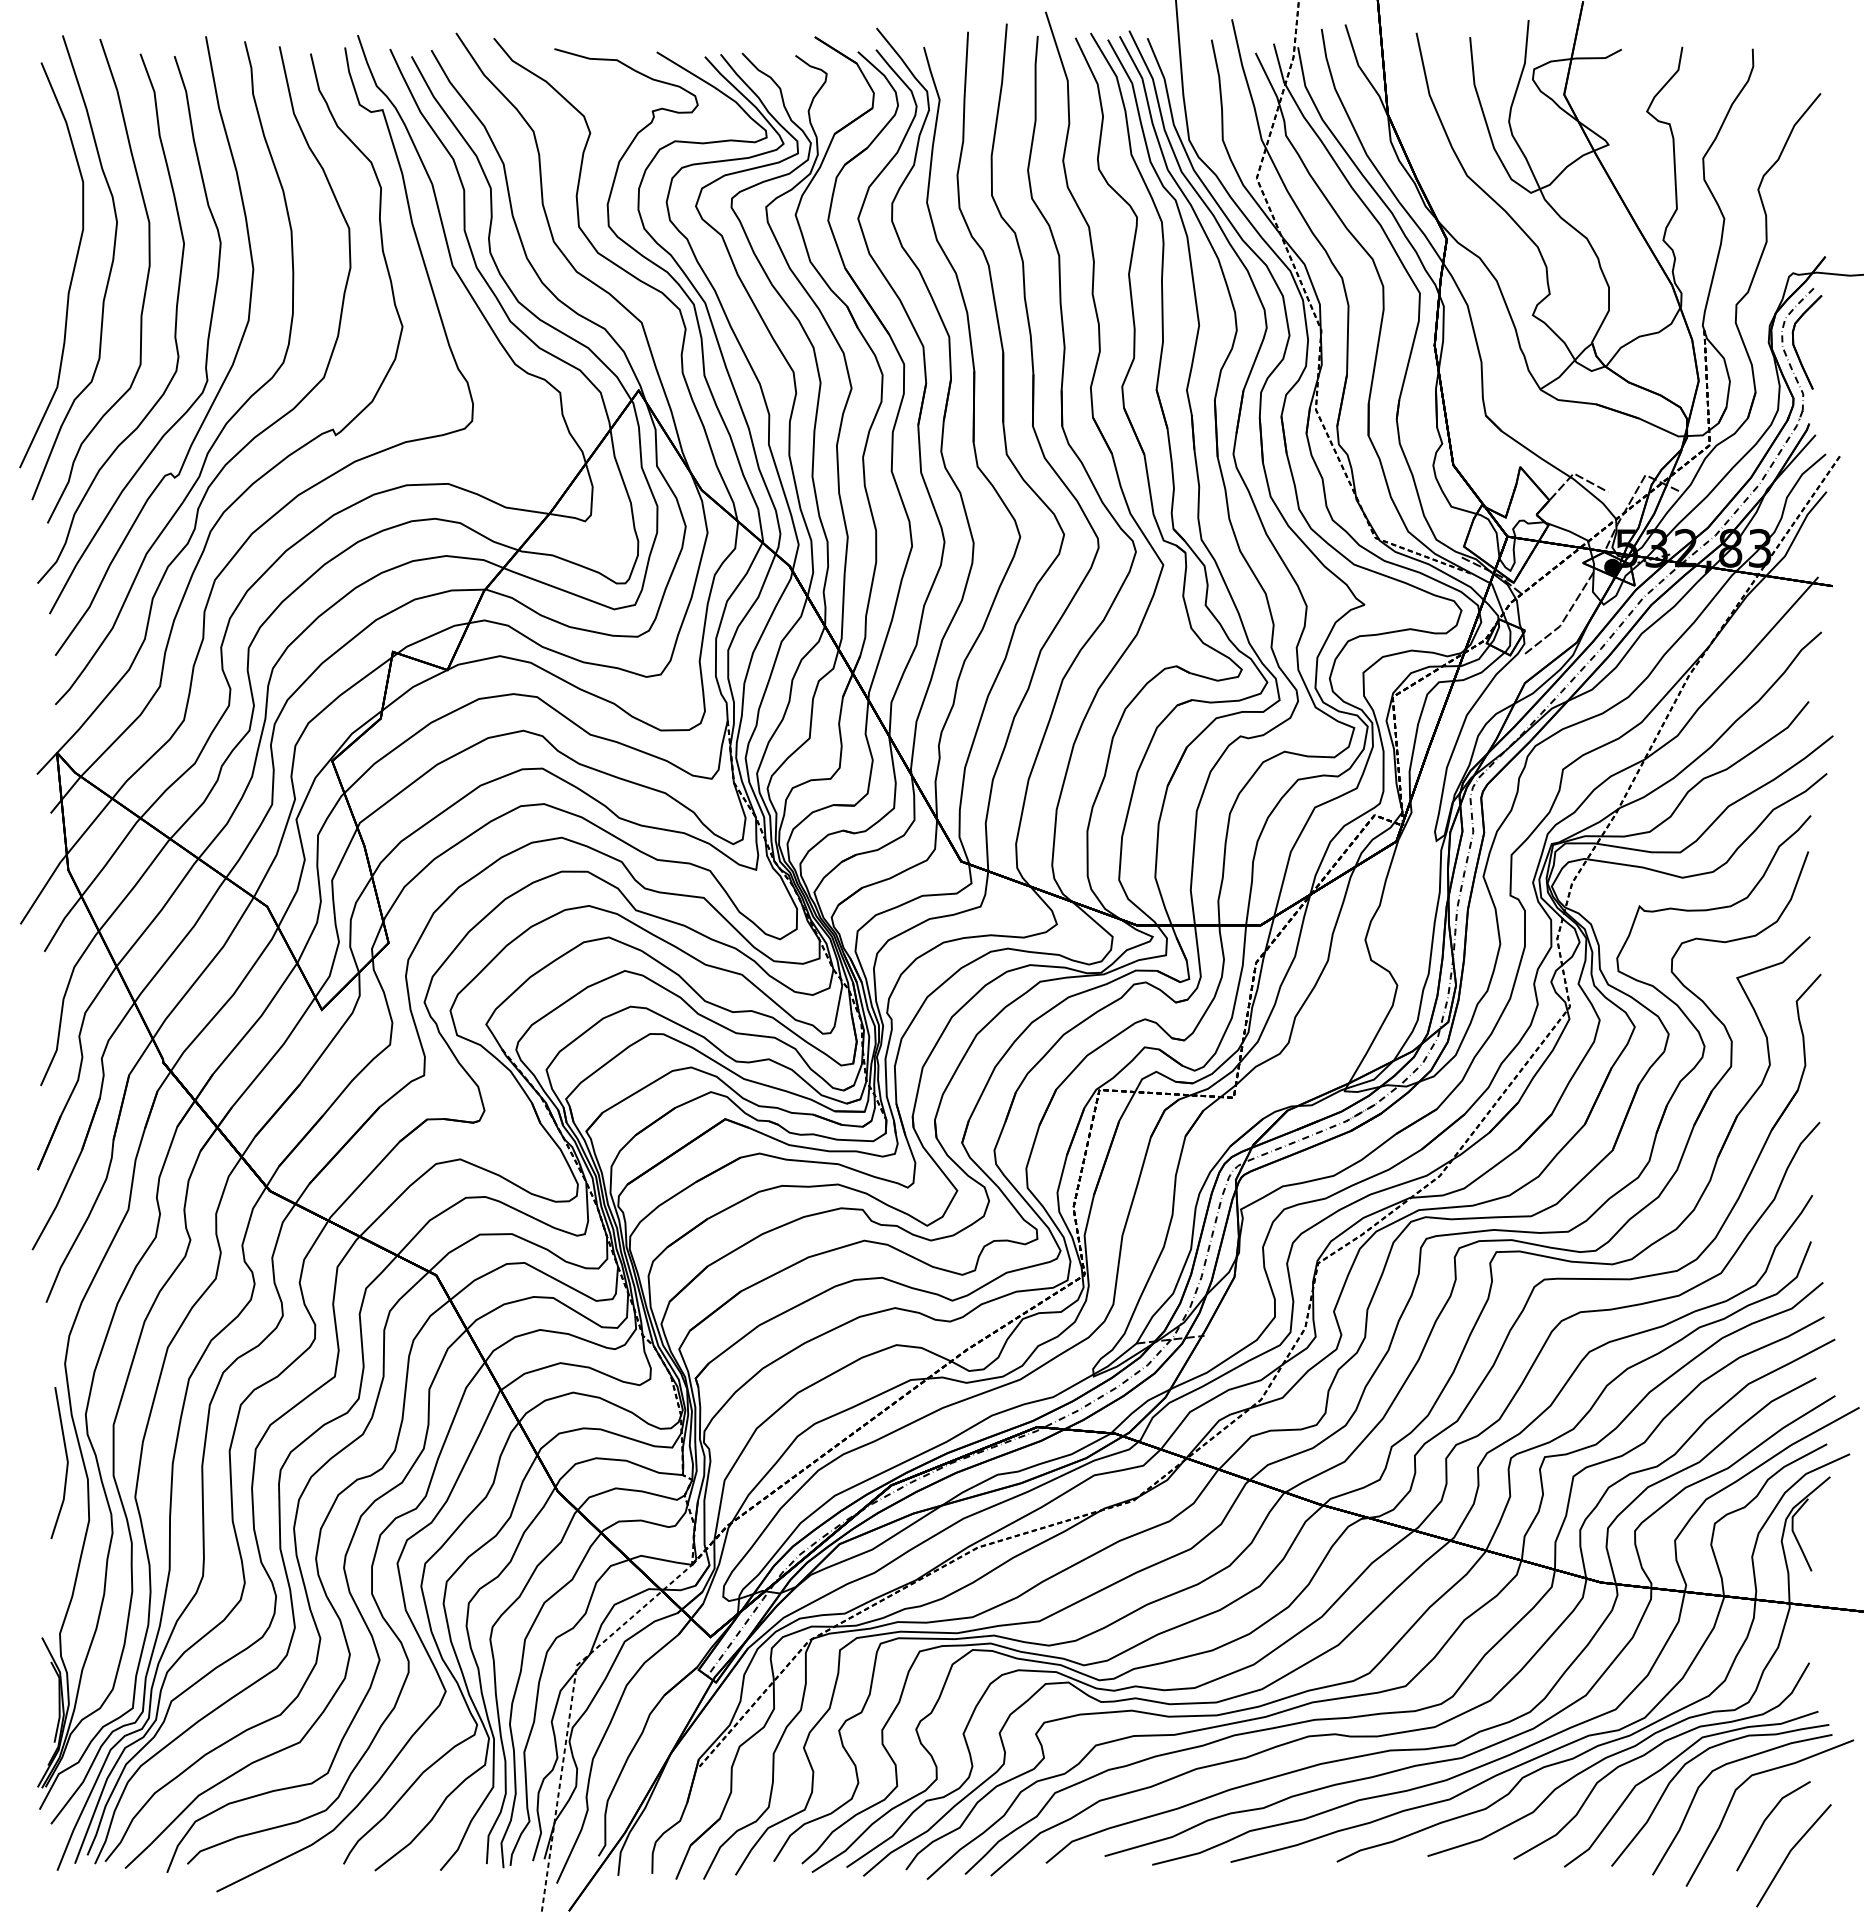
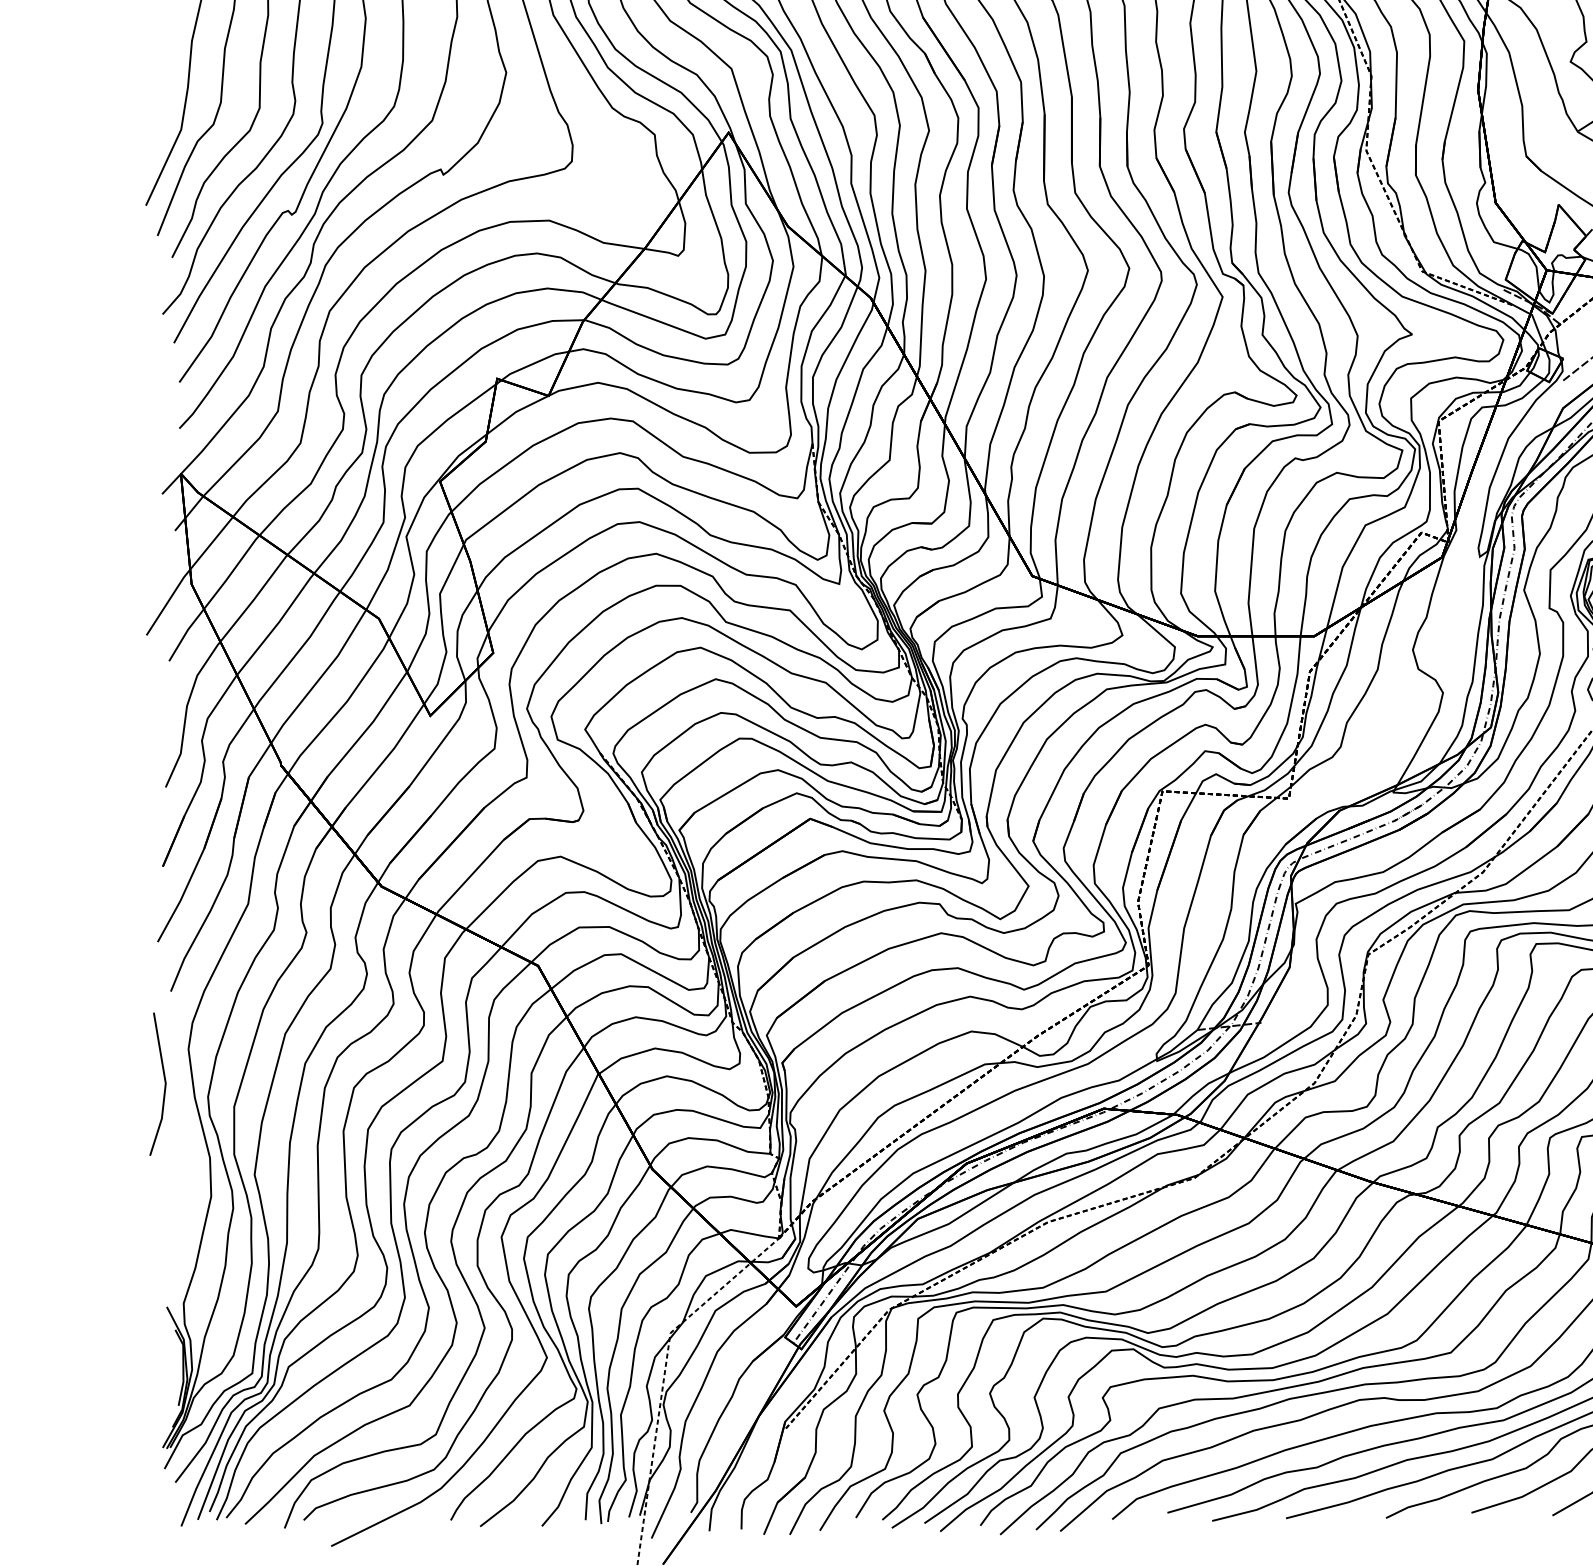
line: (66, 1463) -> (164, 1084), moved

